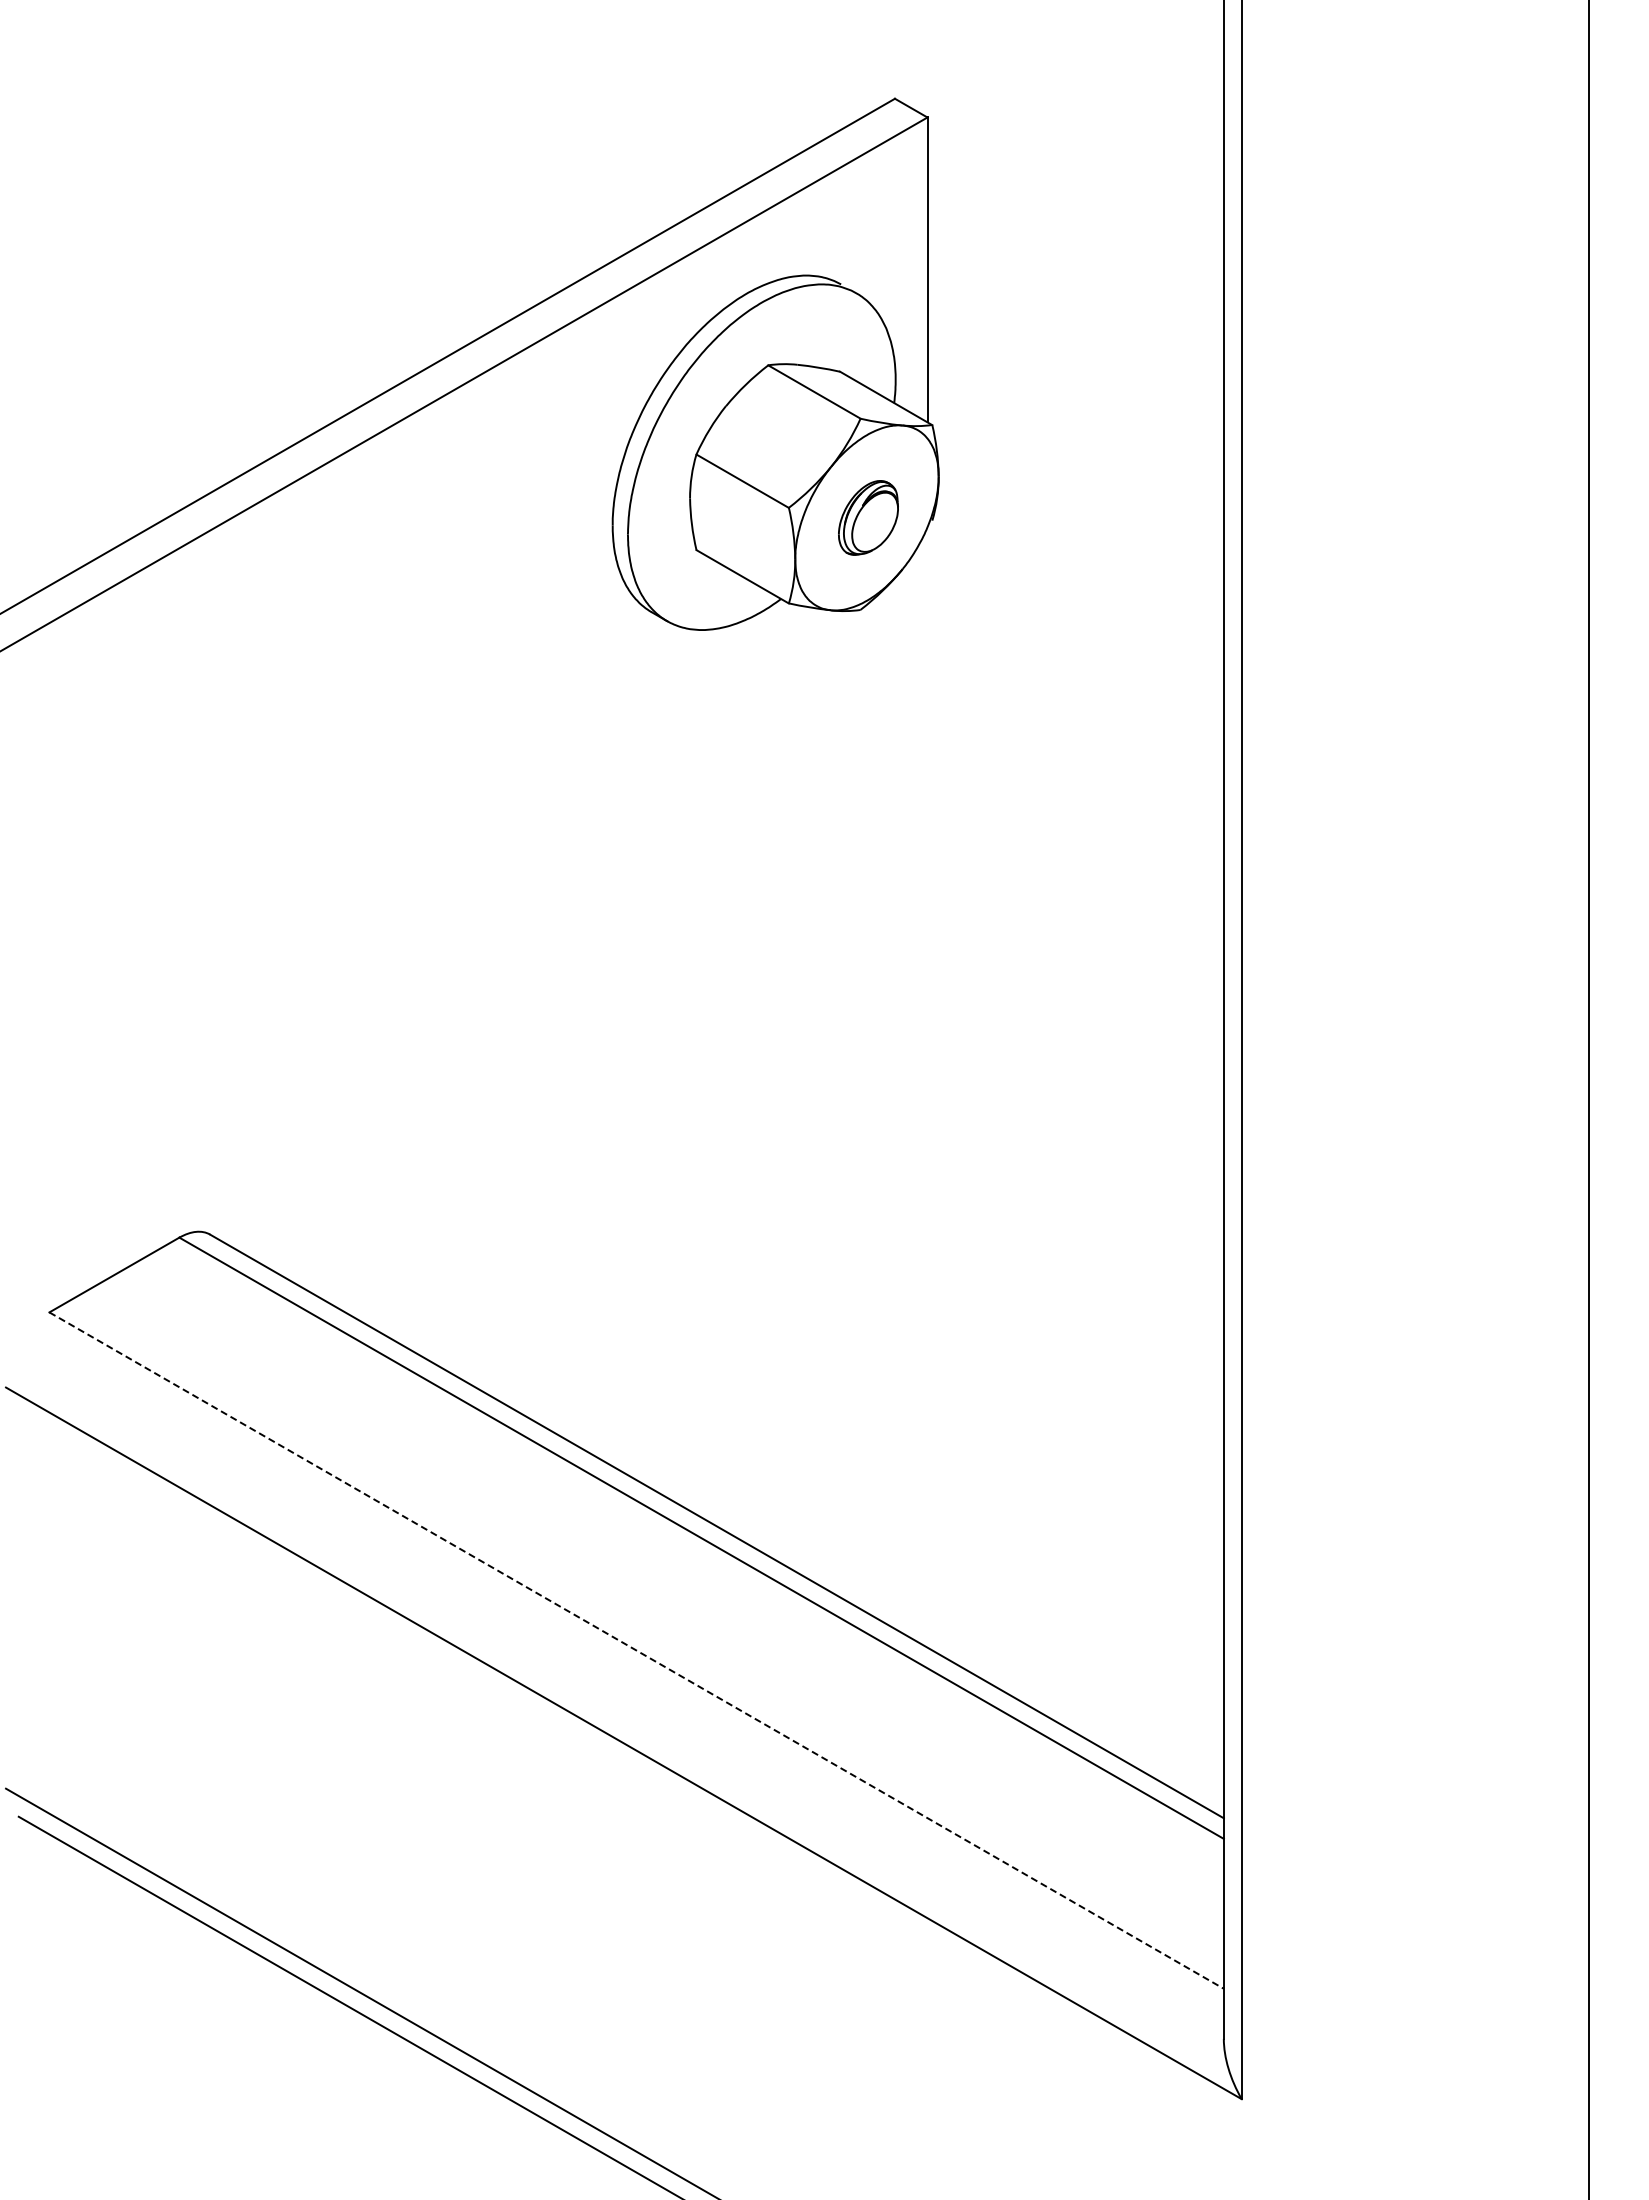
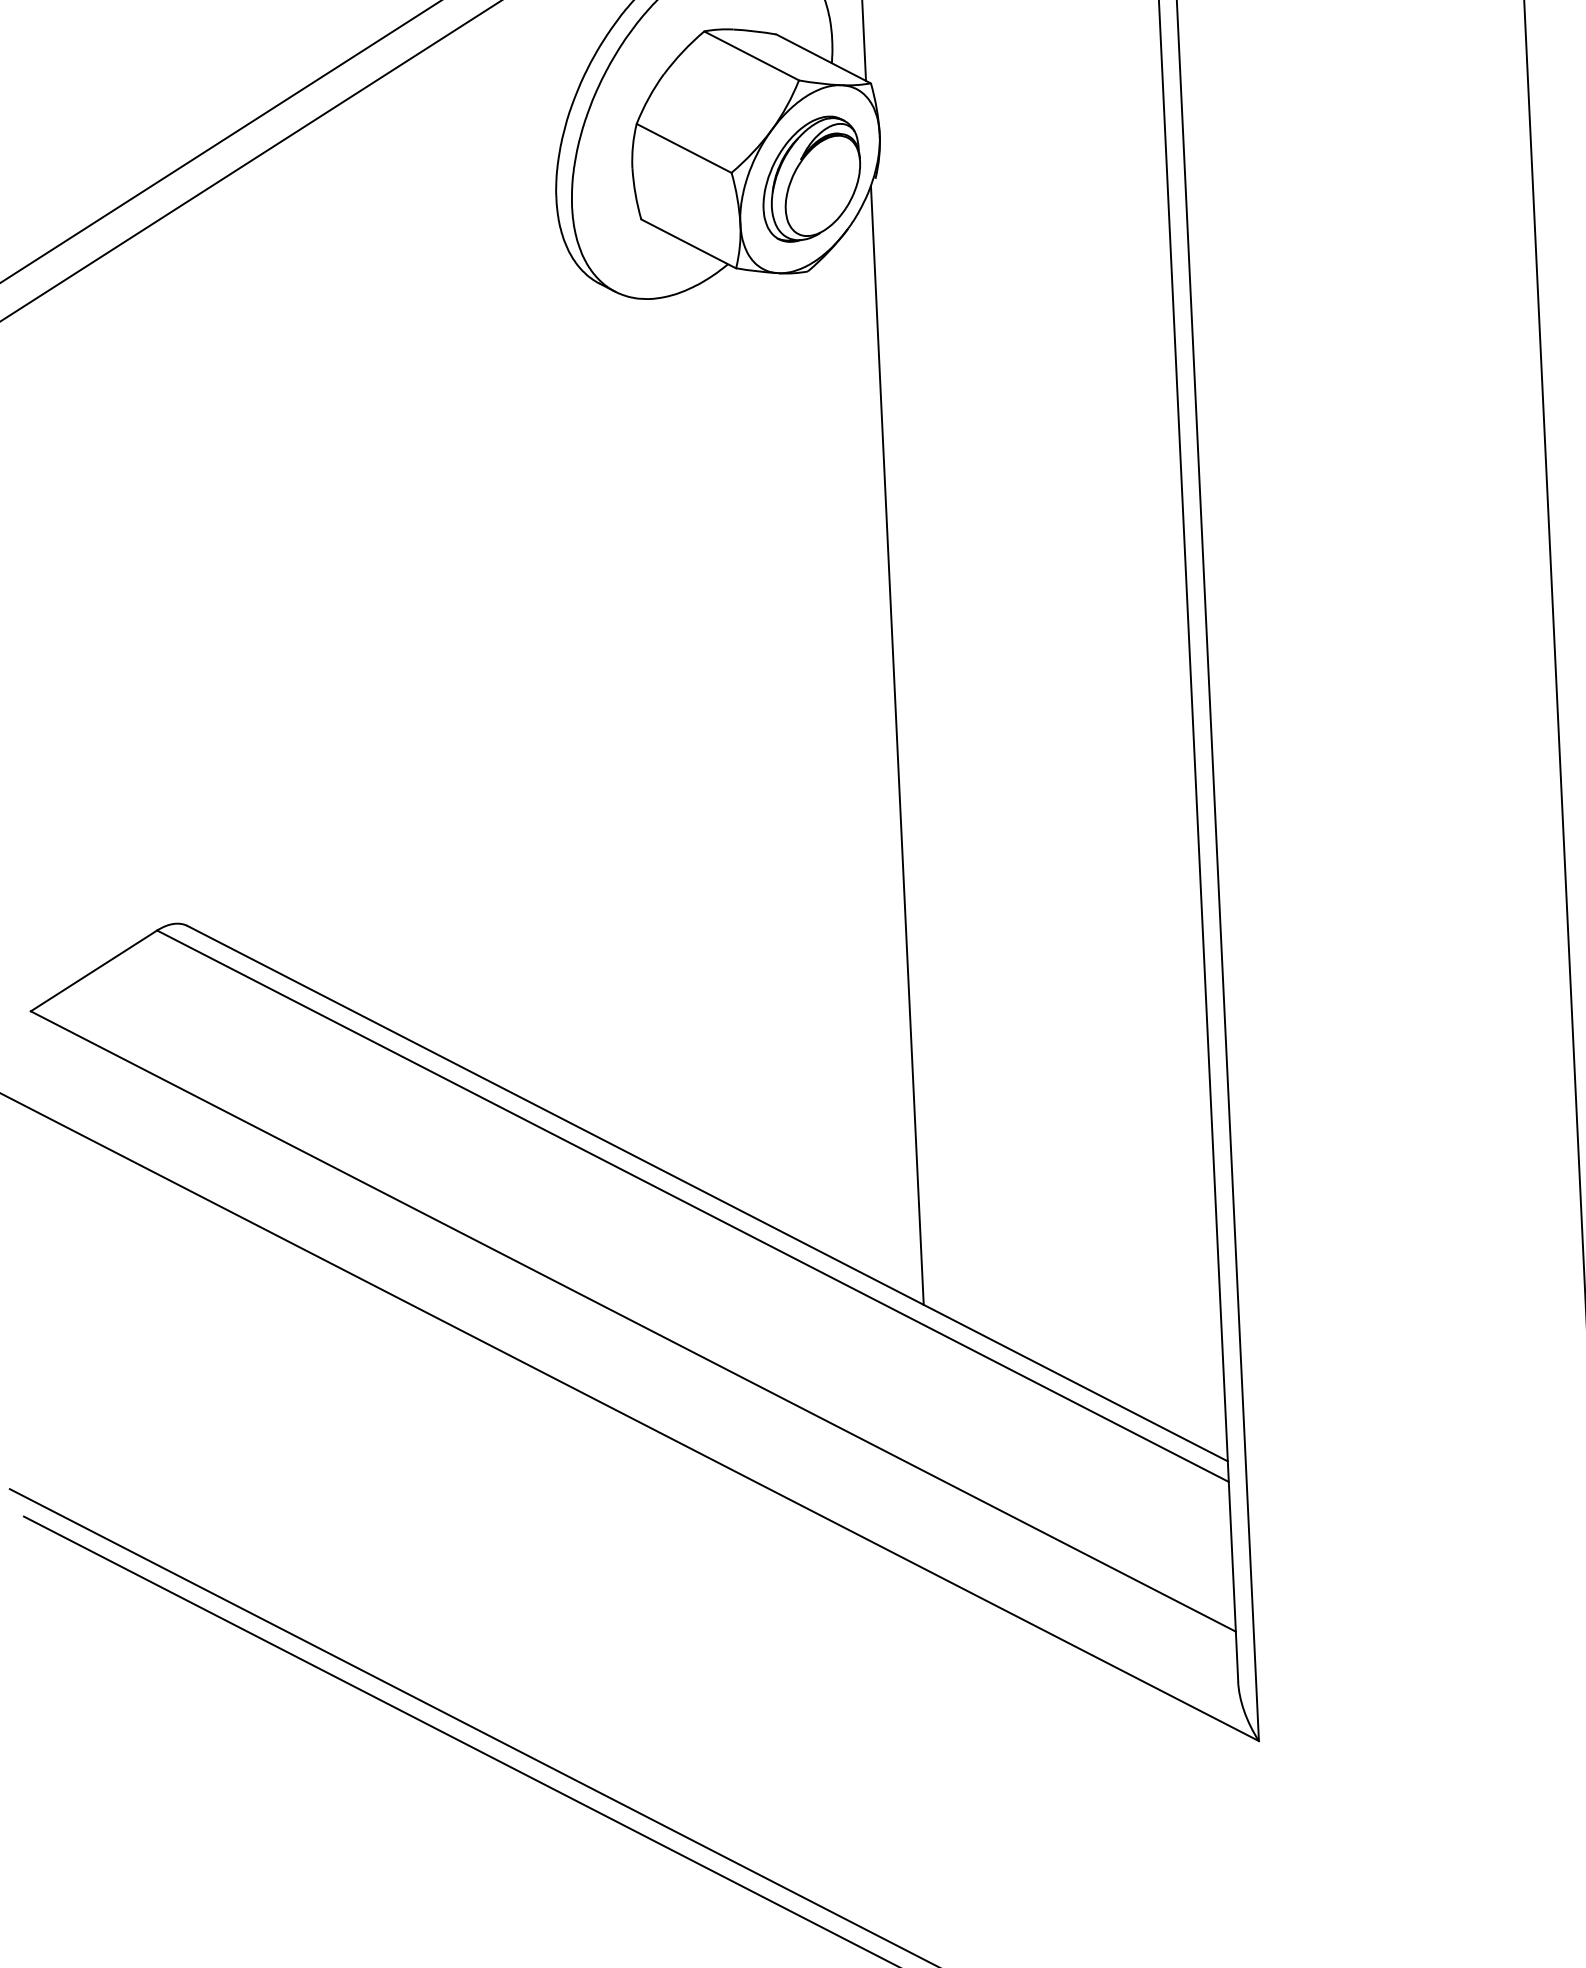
part: (868, 517) -> (811, 178), size x1.67
line: (927, 1087) -> (897, 745), added
line: (636, 1650) -> (633, 1321), dashed -> solid

